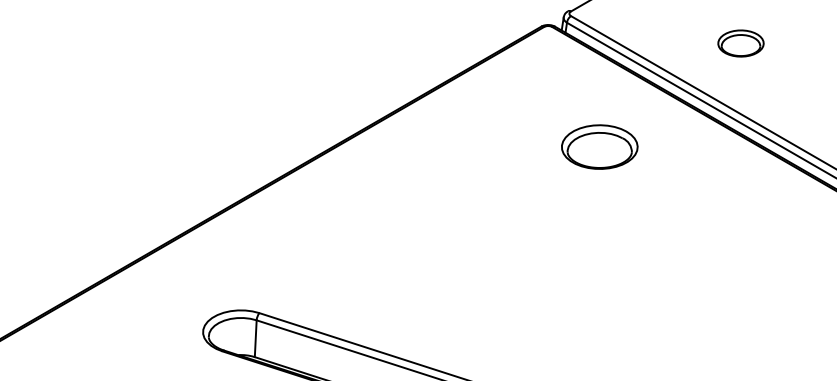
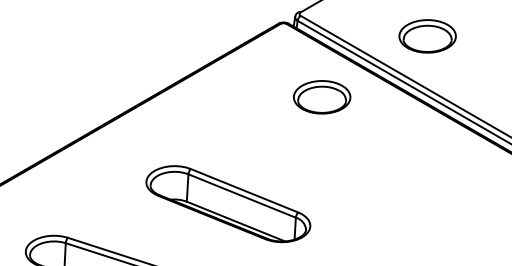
part: (740, 43) -> (427, 36), size x1.67
part: (599, 146) -> (321, 96), moved
part: (473, 267) -> (227, 203), added

